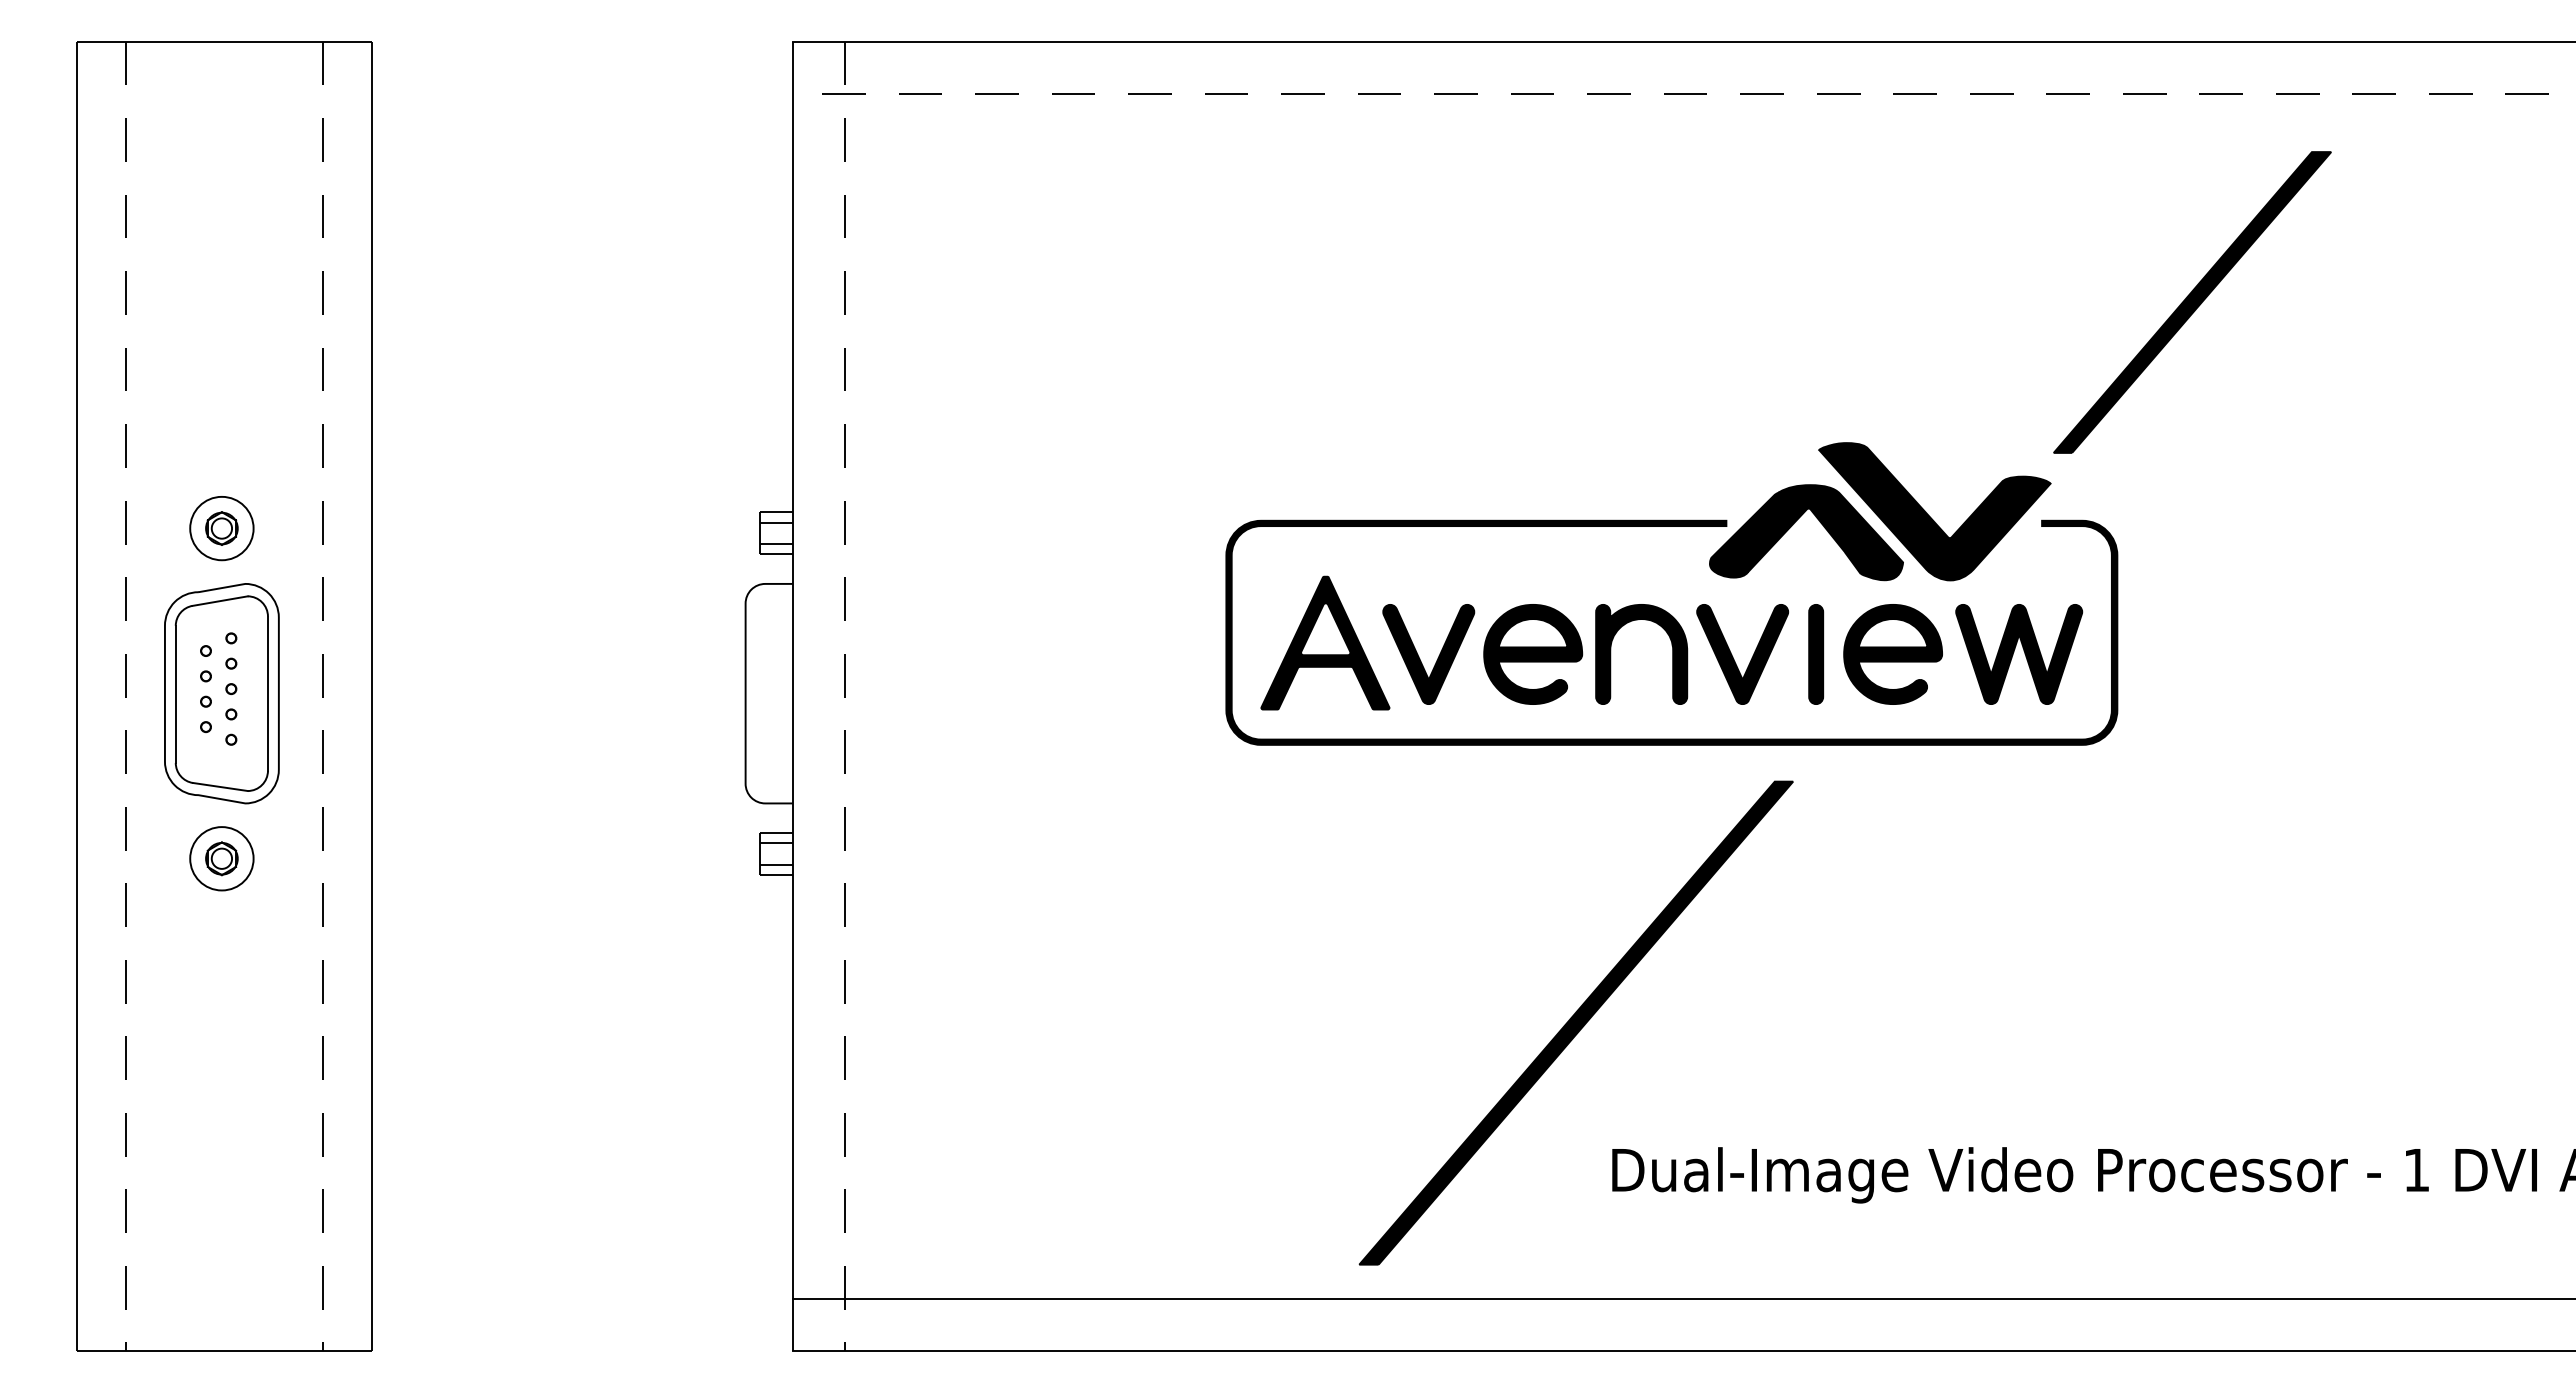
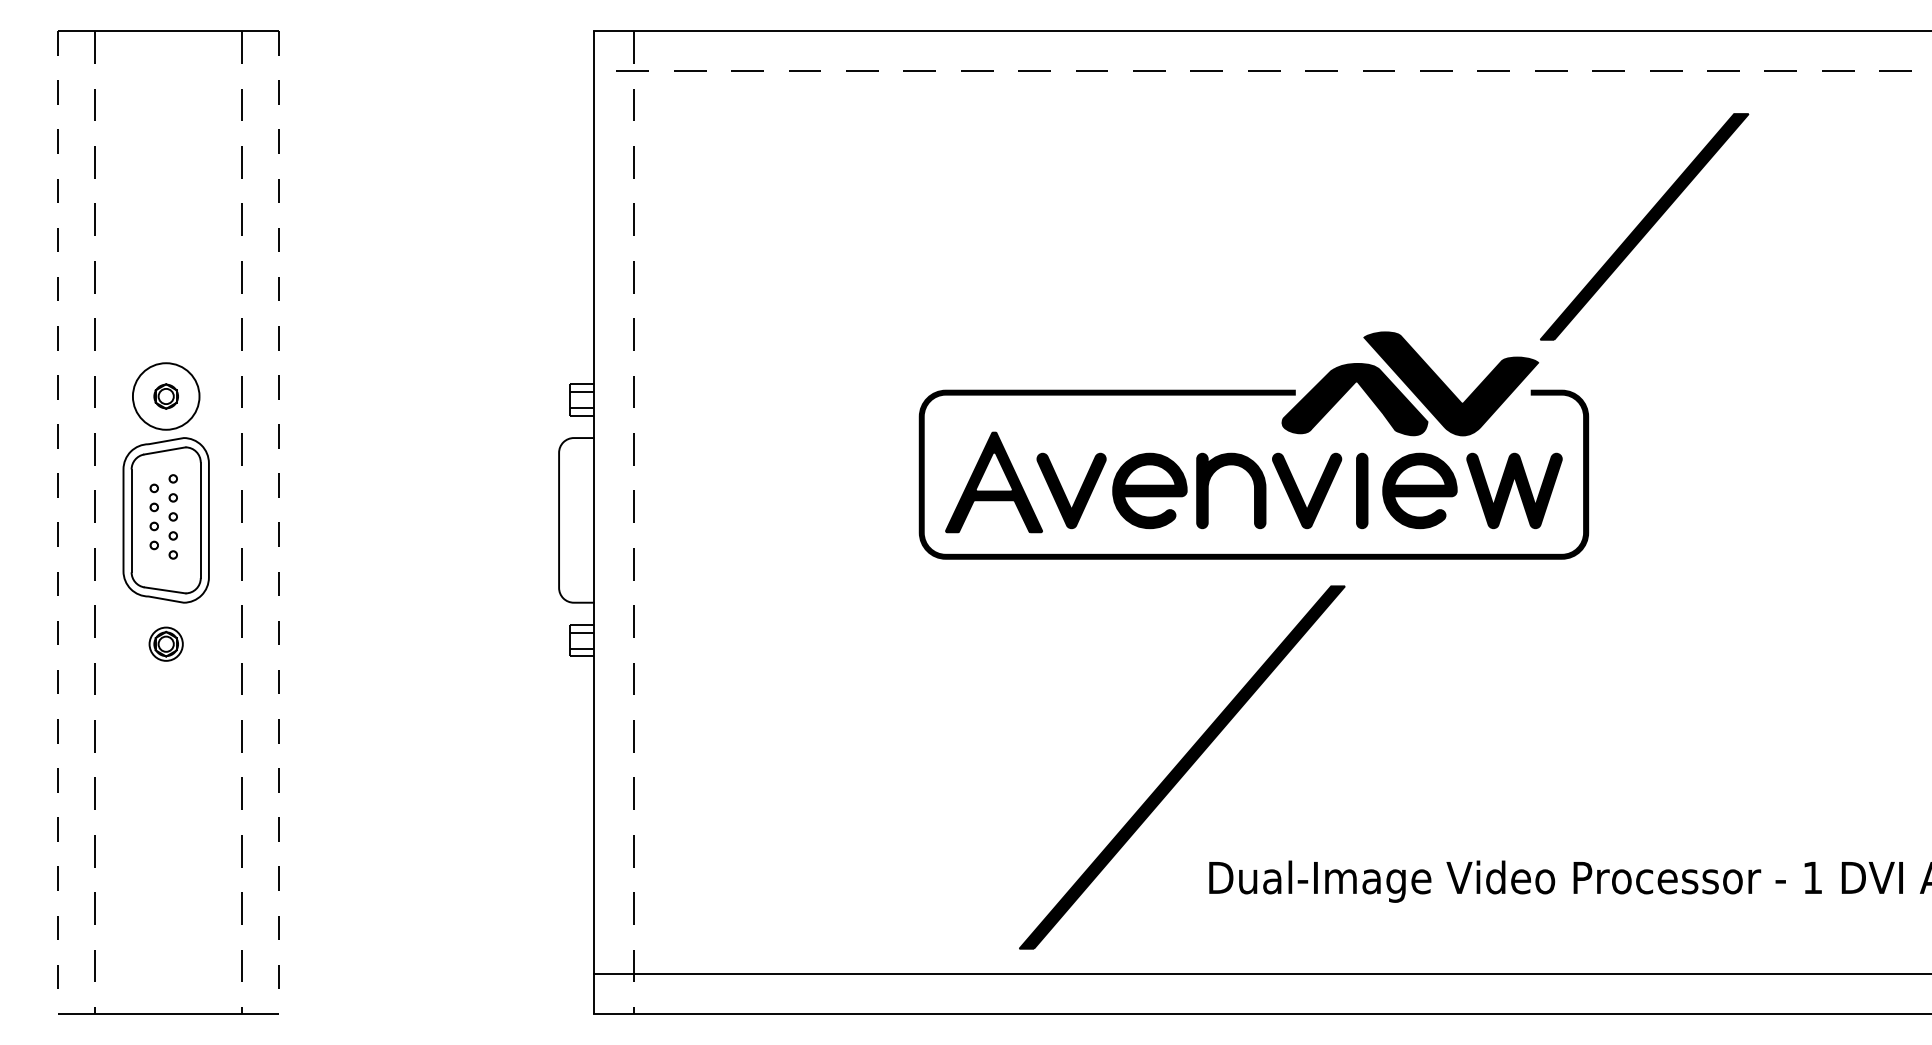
circle: (221, 528) -> (165, 396), size x1.4
line: (77, 696) -> (57, 522), solid -> dashed
line: (371, 696) -> (278, 522), solid -> dashed
circle: (221, 858) -> (165, 644), size x0.7

